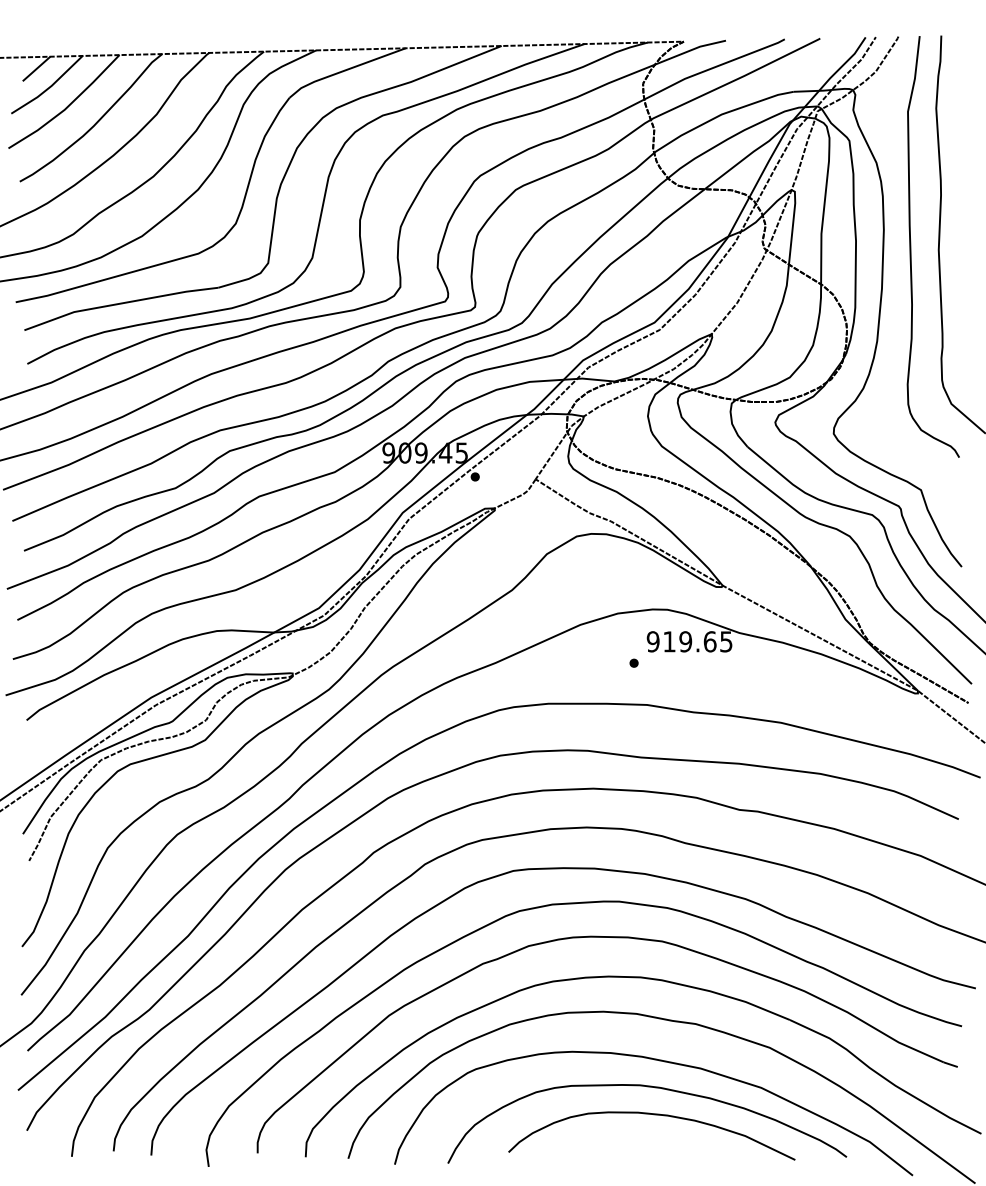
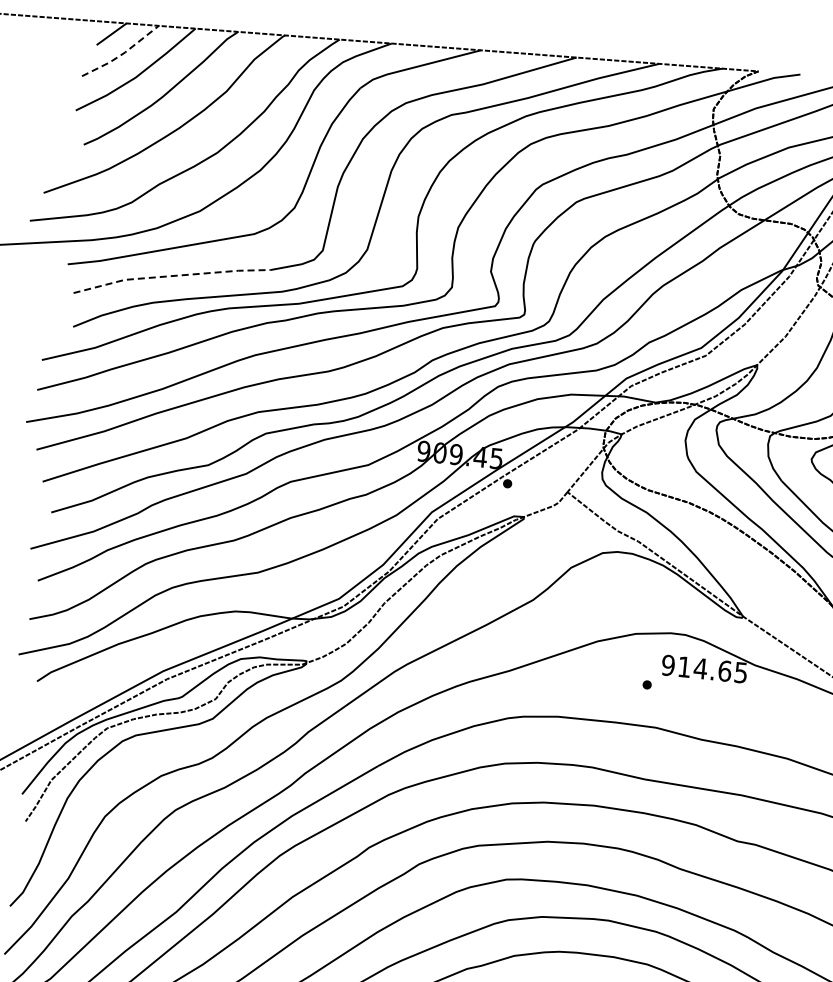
line: (49, 87) -> (122, 53), solid -> dashed
line: (120, 303) -> (171, 275), solid -> dashed
text: (685, 641) -> (700, 668), 919.65 -> 914.65

